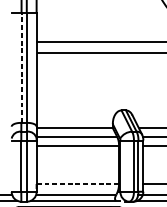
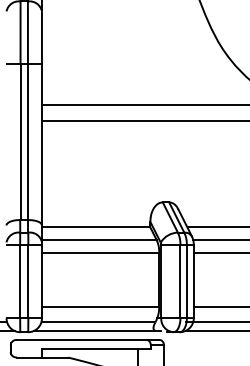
line: (21, 67) -> (20, 141), dashed -> solid
line: (77, 184) -> (100, 307), dashed -> solid

